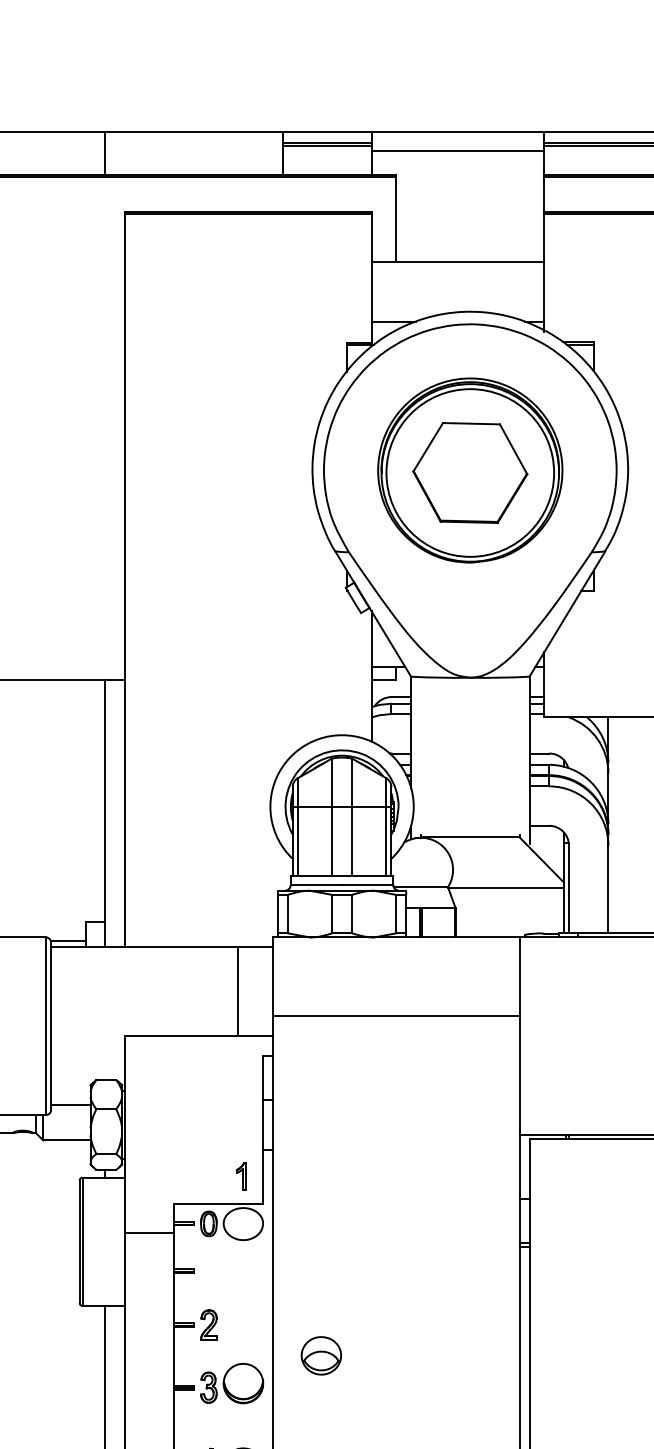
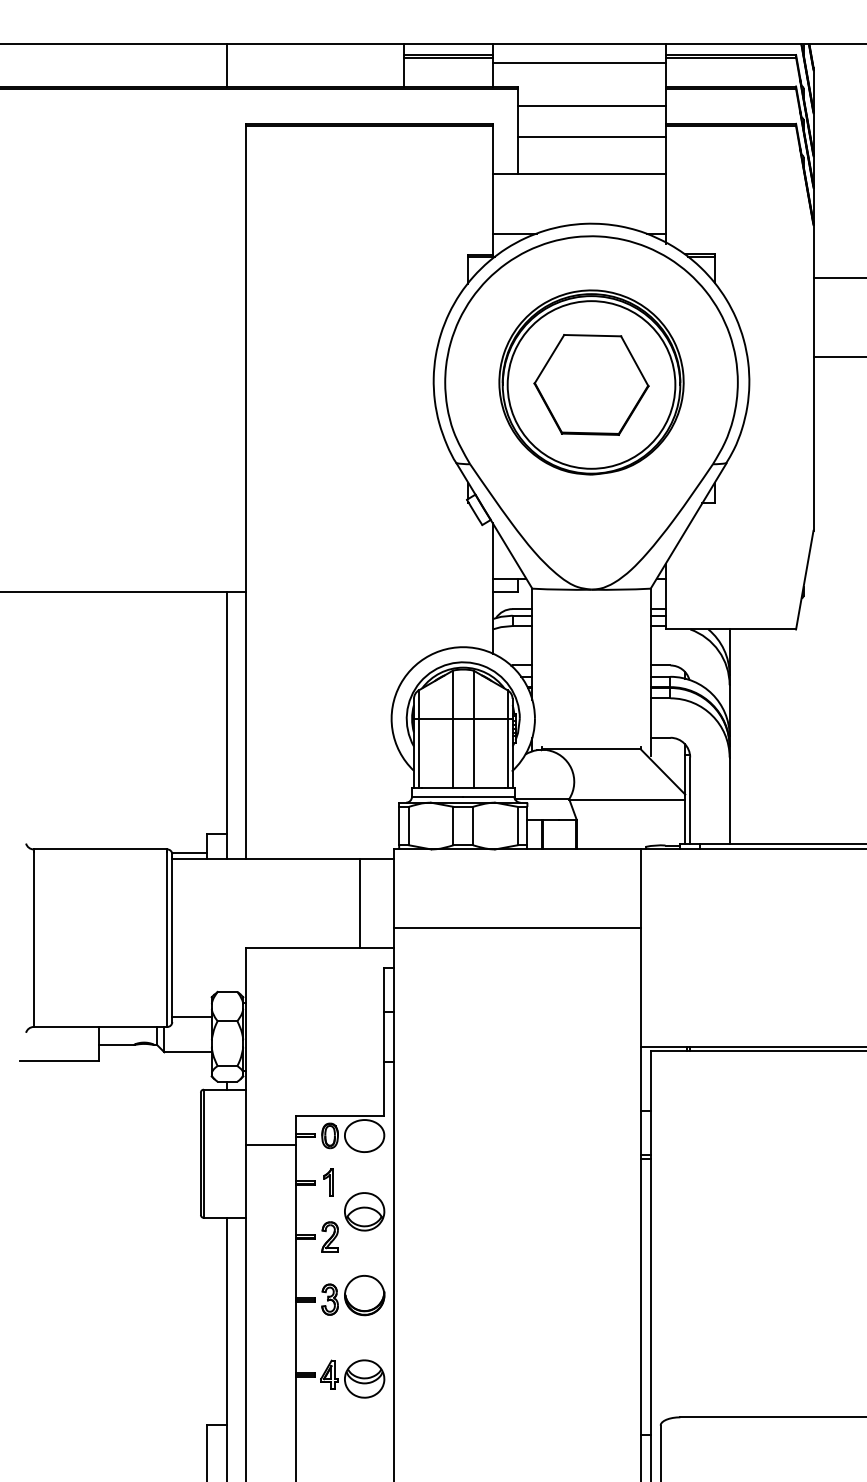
line: (470, 193) -> (591, 105), added
line: (470, 225) -> (591, 137), added
part: (241, 1176) -> (328, 1182), moved
part: (321, 1355) -> (364, 1211), moved

